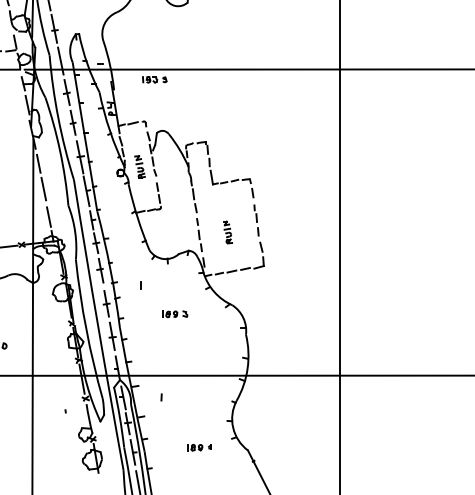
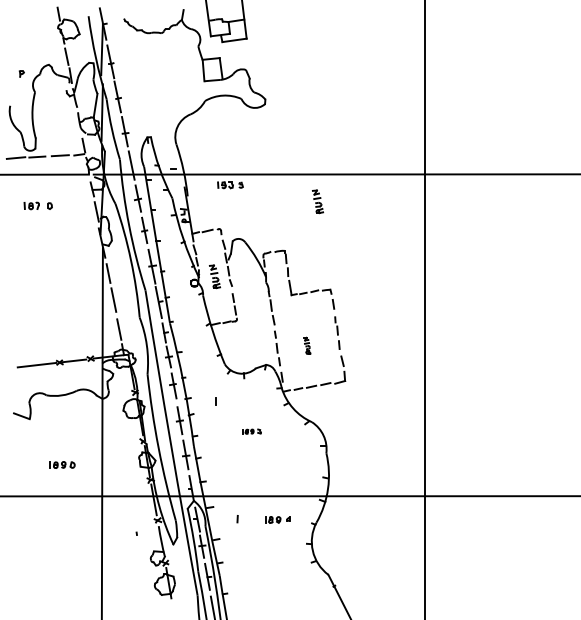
part: (237, 95) -> (317, 201), added
part: (228, 232) -> (307, 345), size x0.7
part: (175, 314) -> (252, 431), size x0.7
part: (199, 447) -> (277, 519), moved

